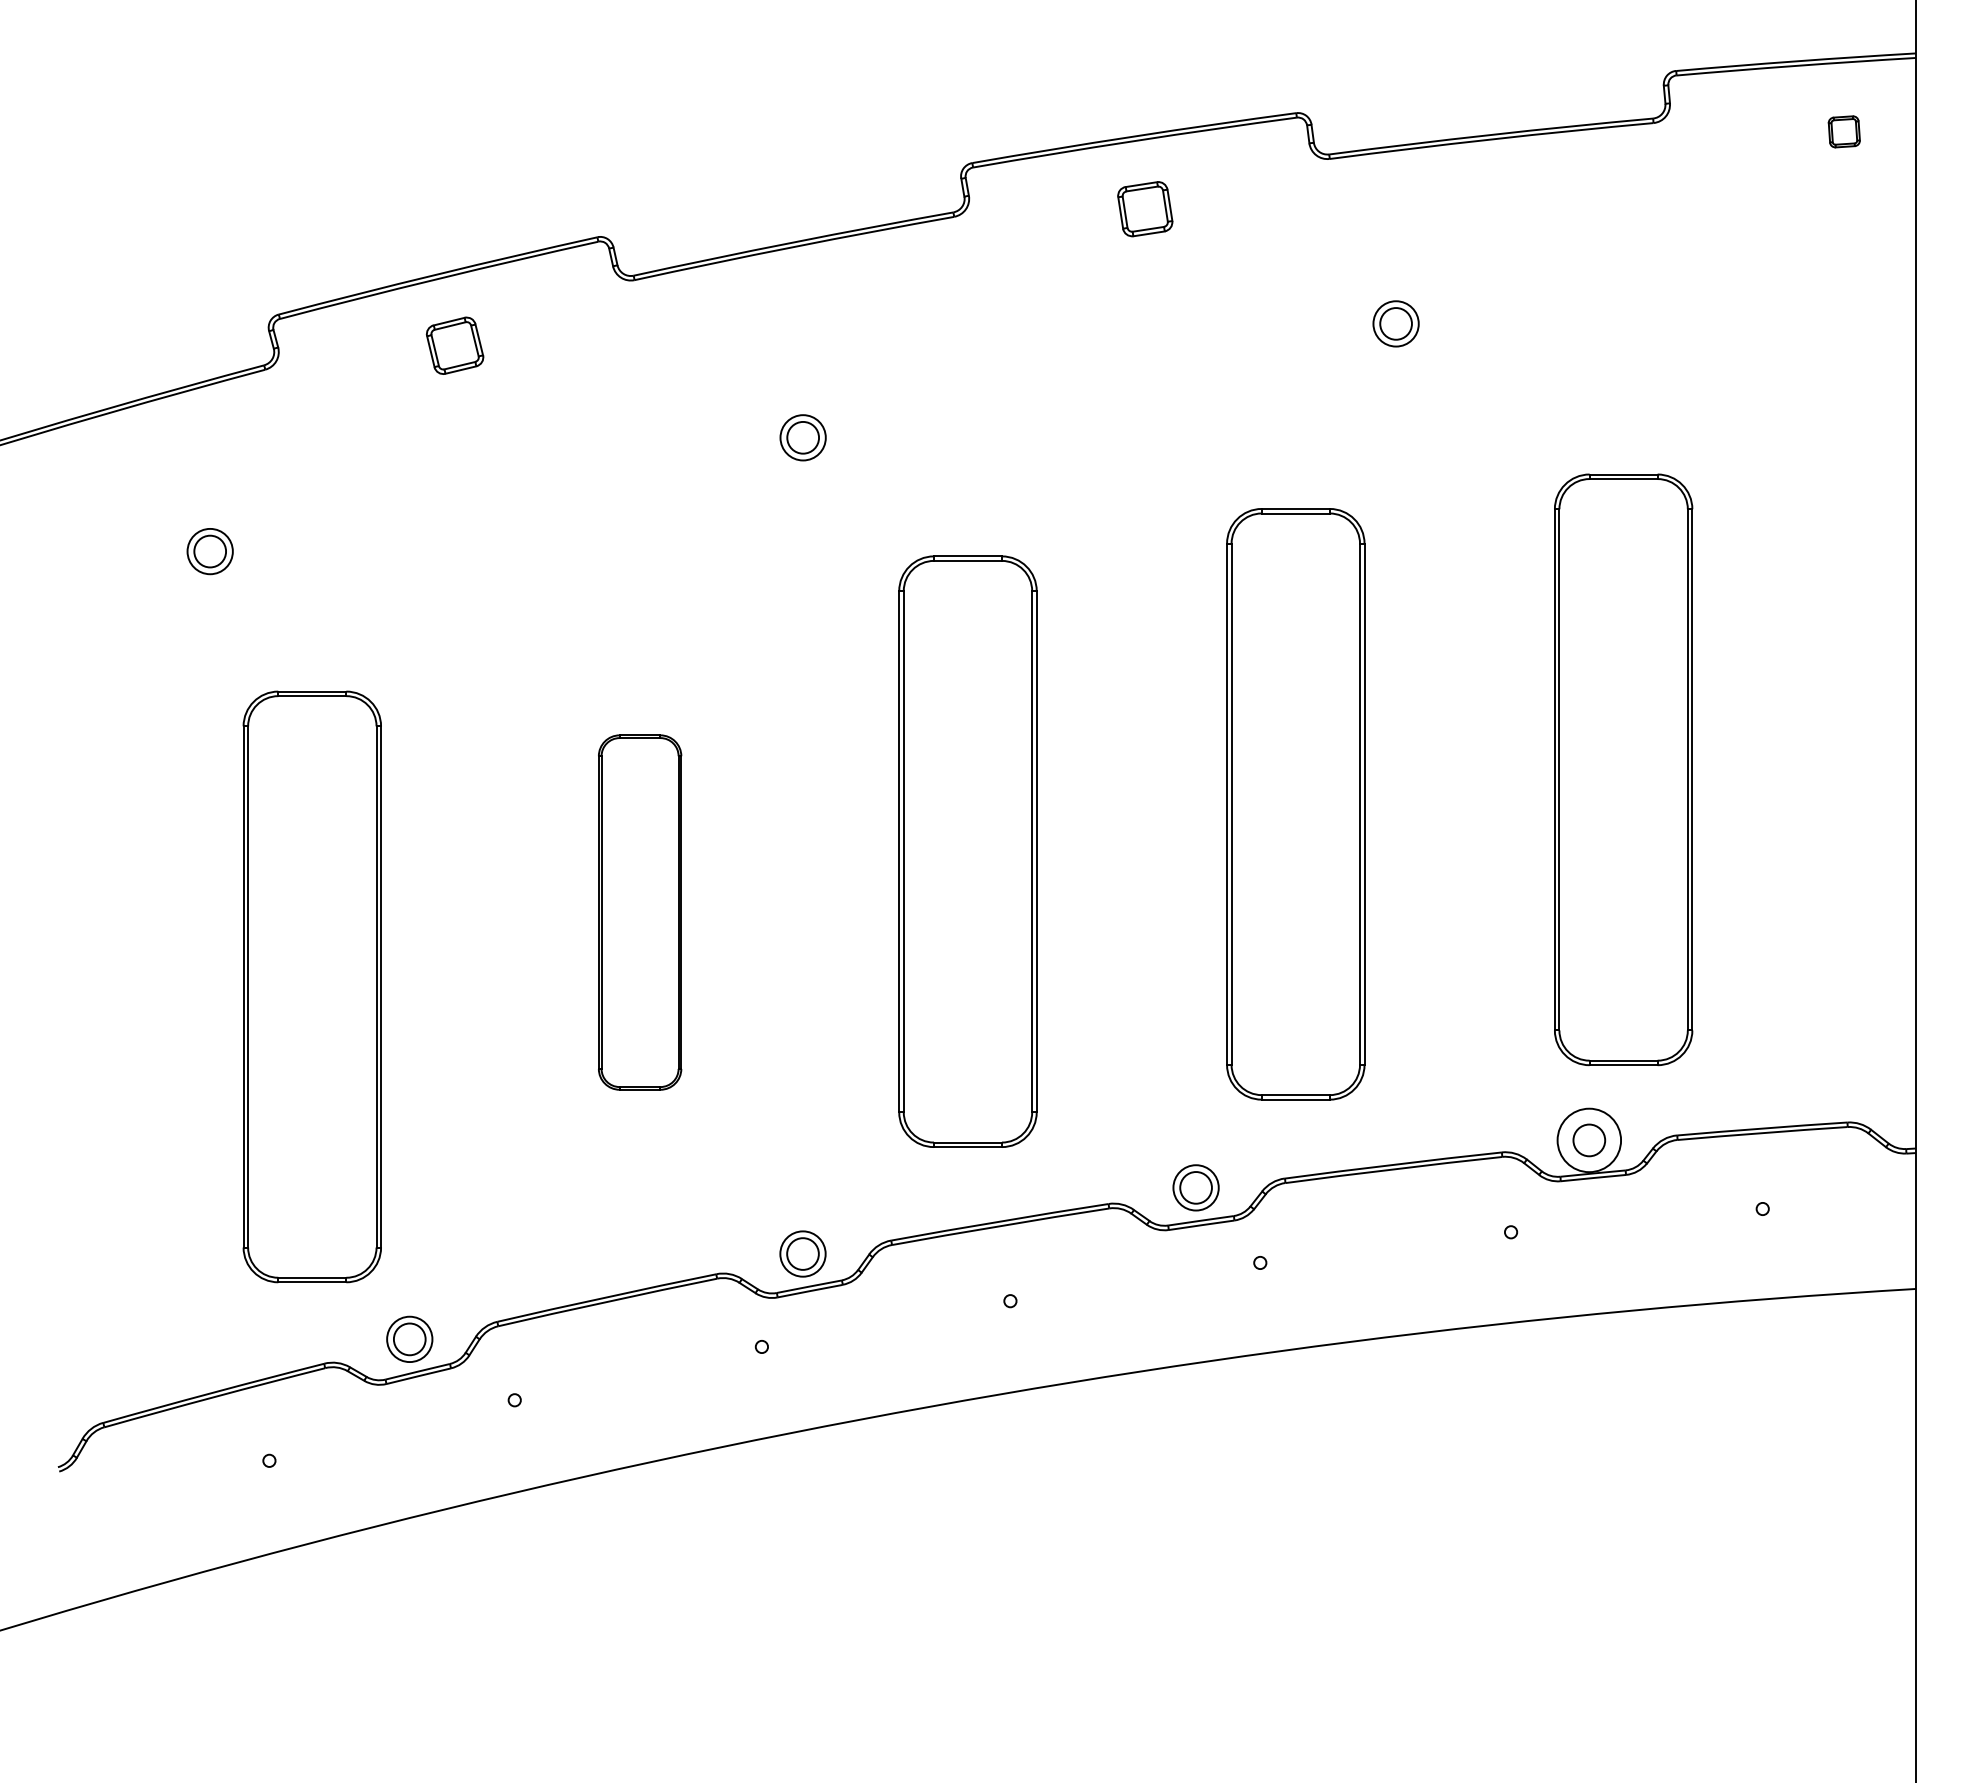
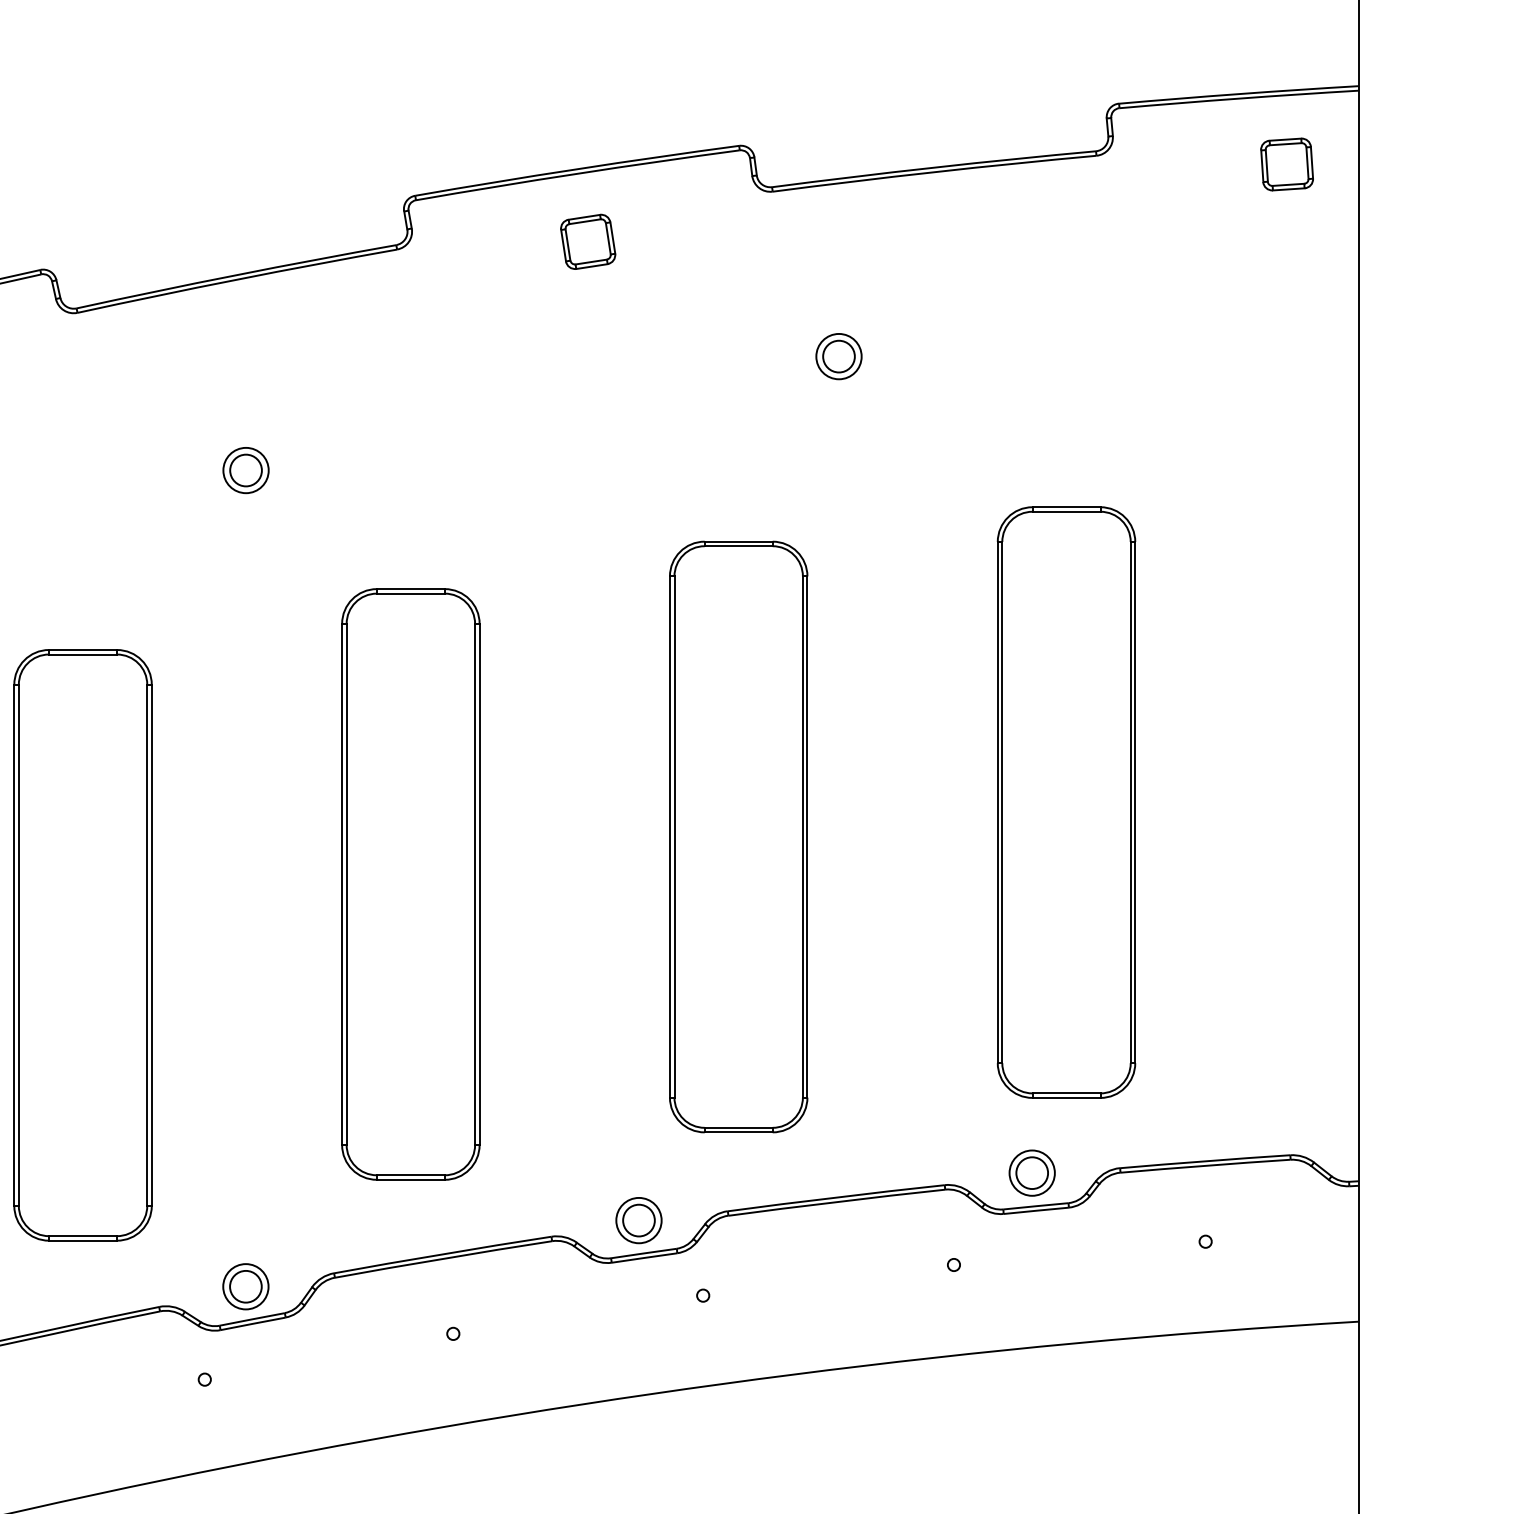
part: (1844, 131) -> (1287, 164), size x1.67
part: (639, 912) -> (82, 945), size x1.67
circle: (1588, 1140) -> (1031, 1173), size x0.71

